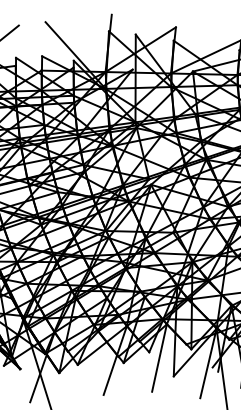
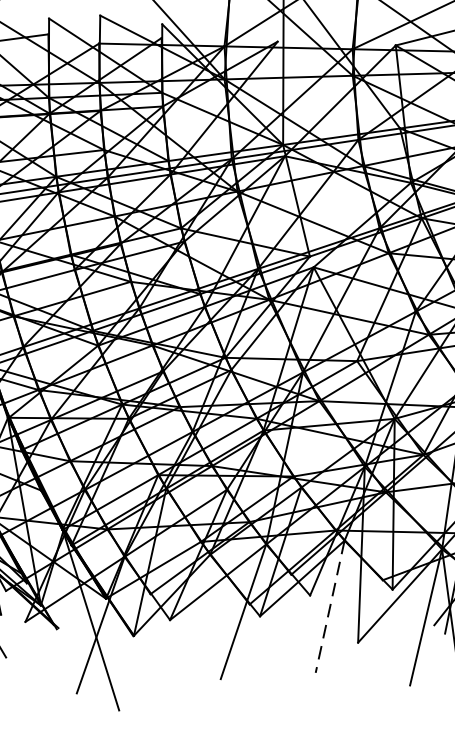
line: (159, 358) -> (330, 607), solid -> dashed

